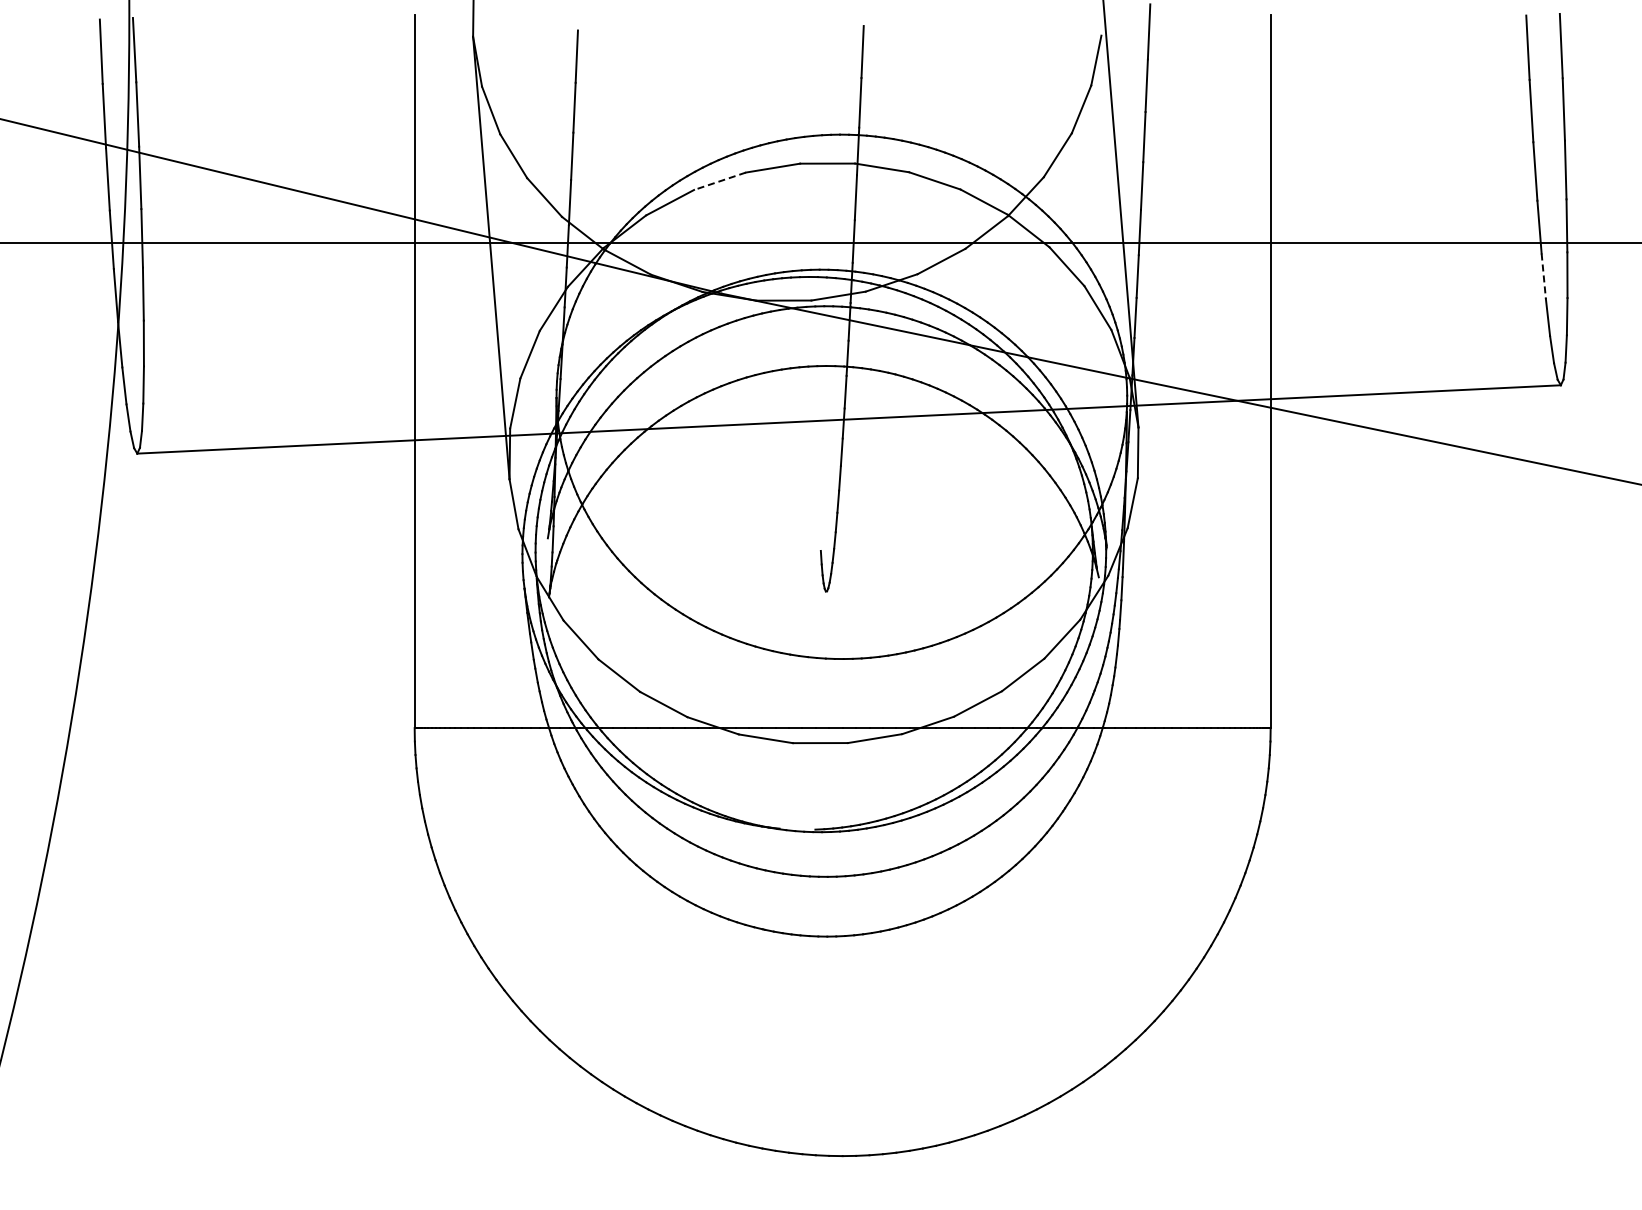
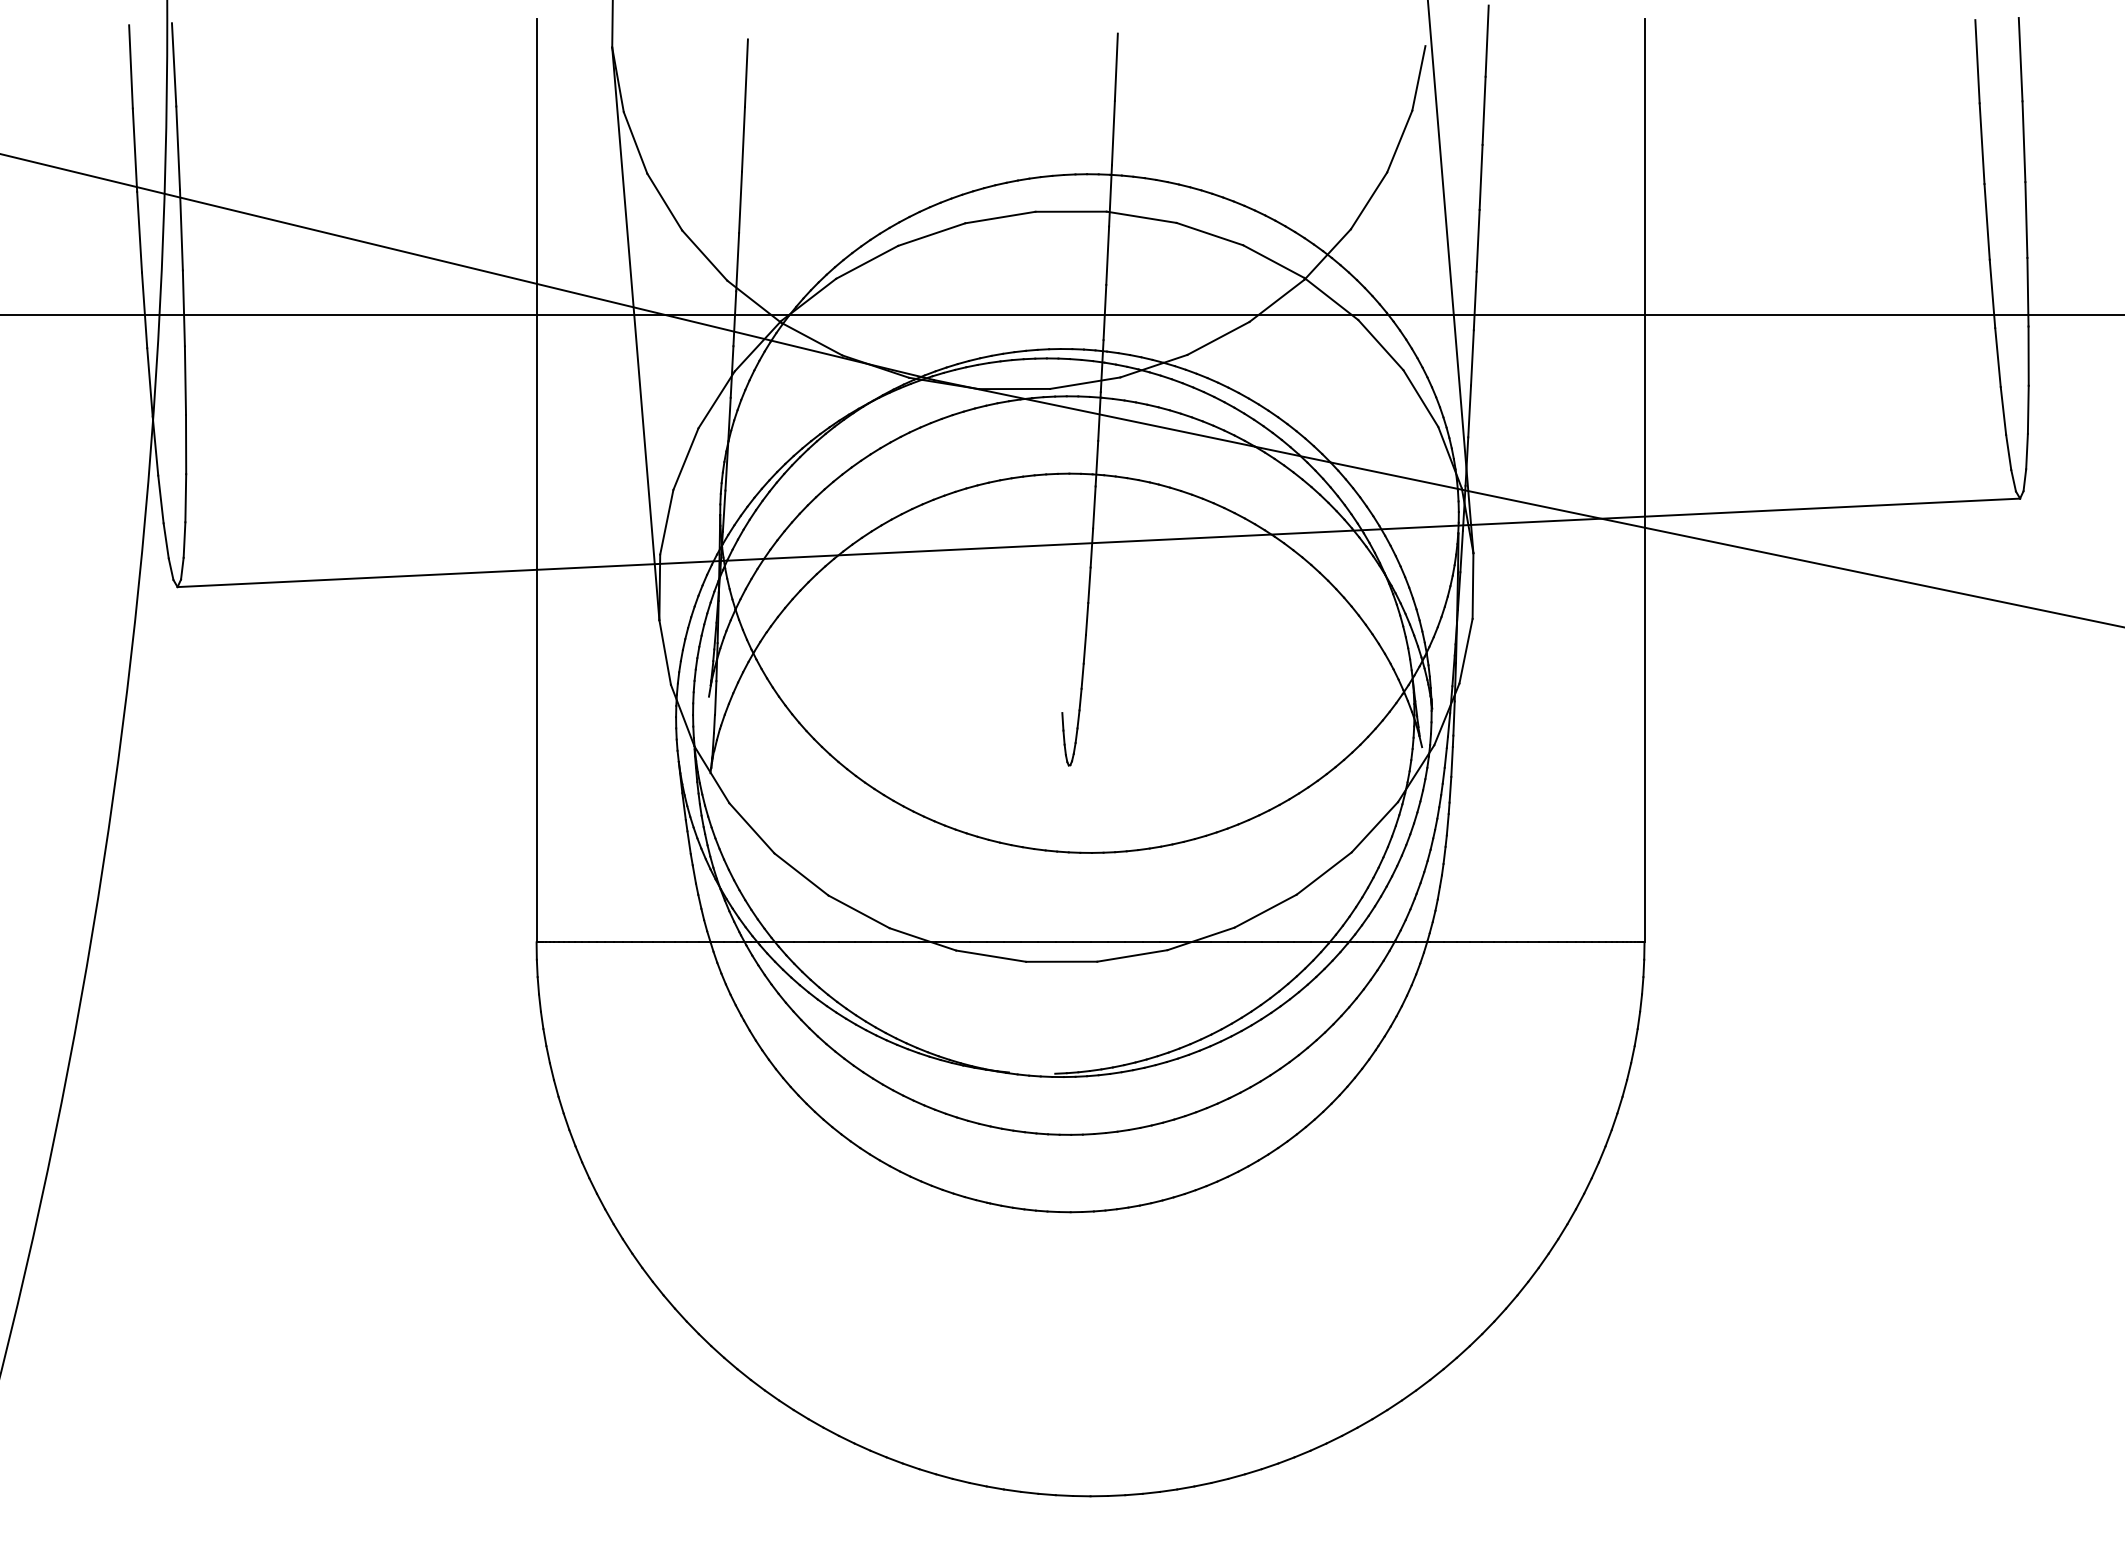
line: (719, 181) -> (931, 234), dashed -> solid
line: (1543, 276) -> (1997, 357), dashed -> solid

